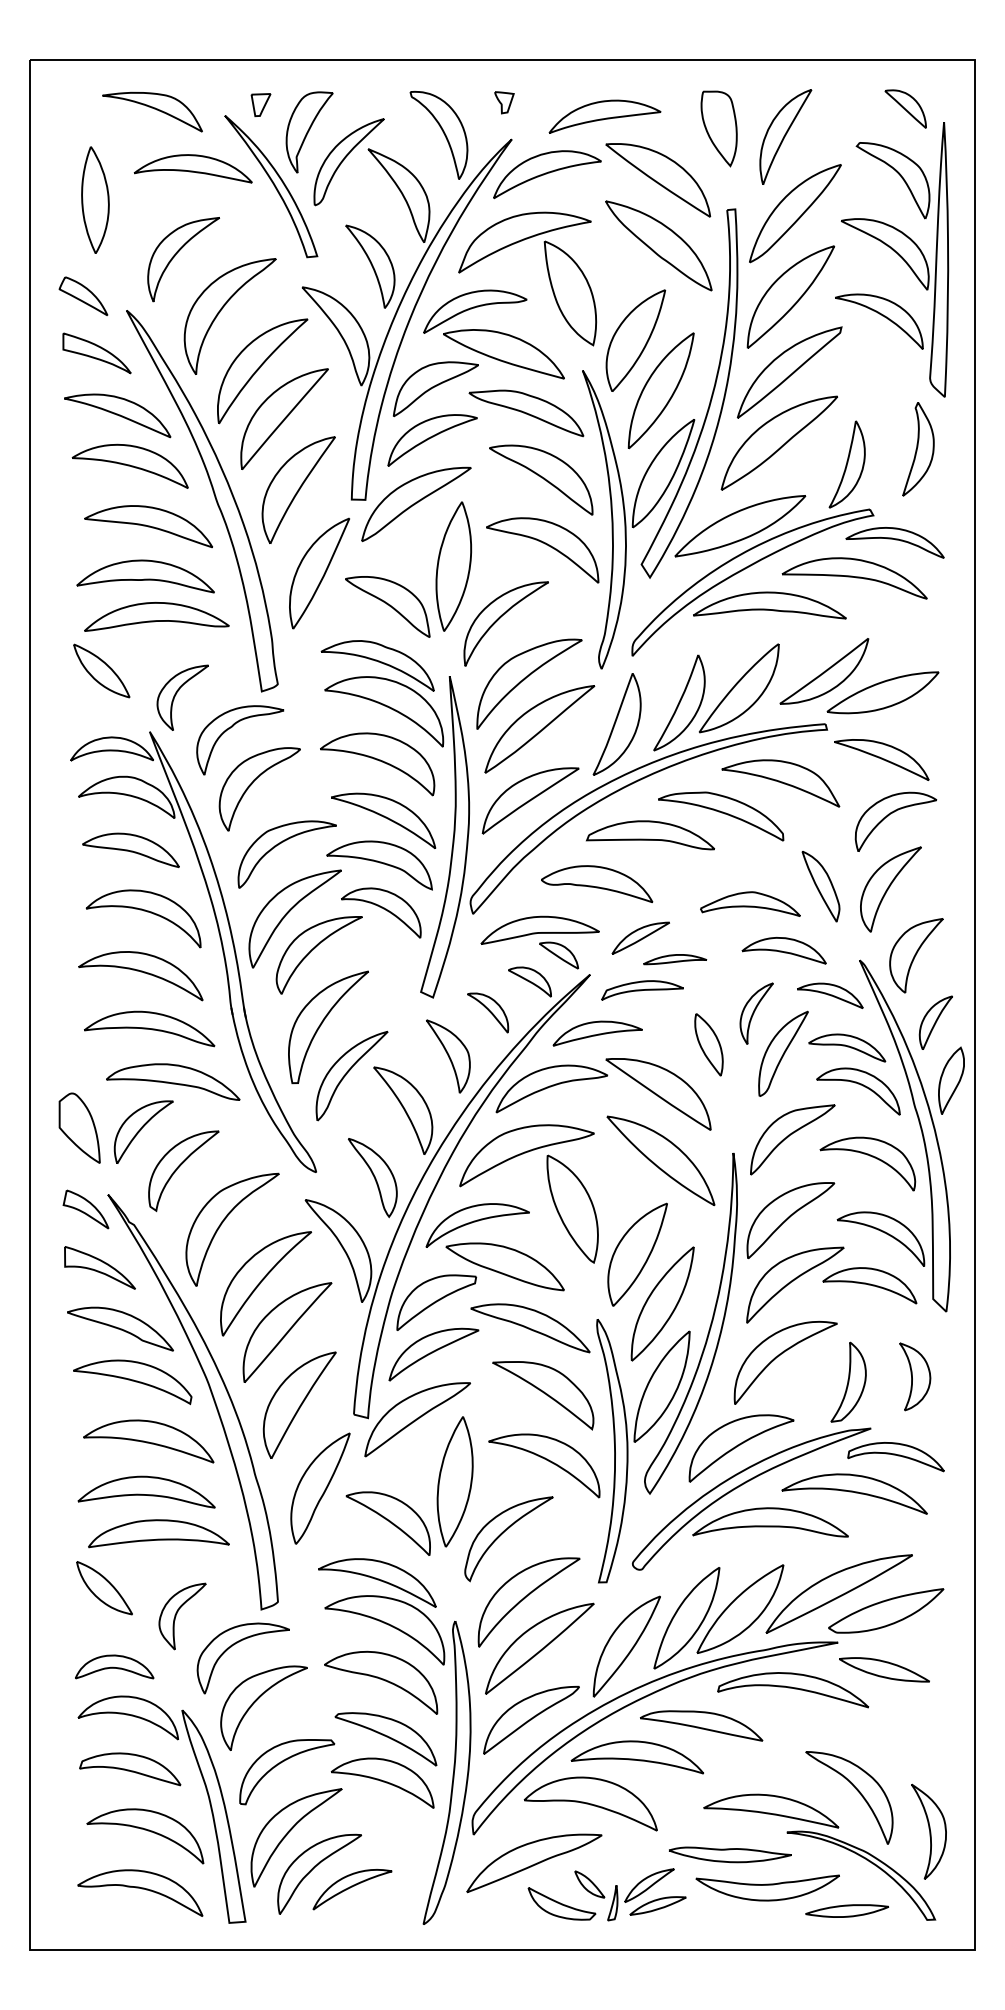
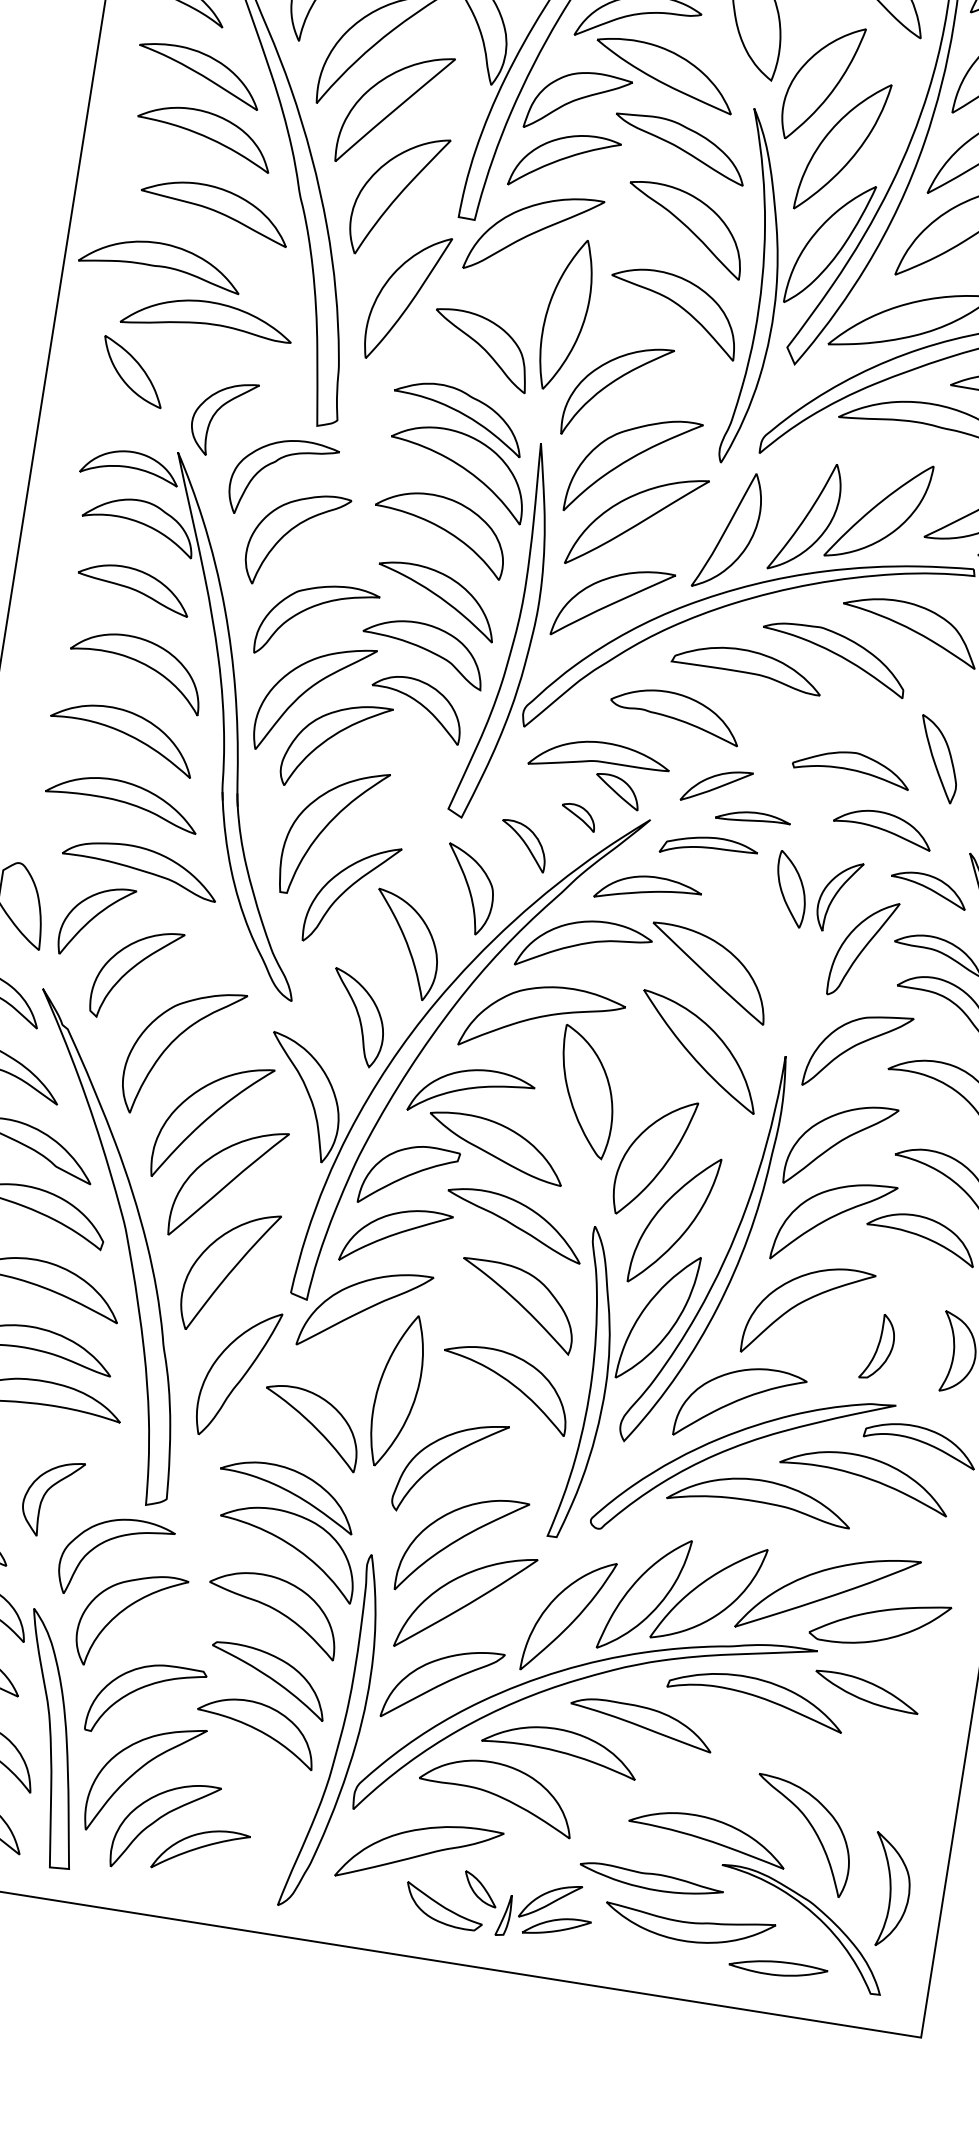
part: (145, 576) -> (160, 262), moved
part: (529, 981) -> (577, 816), size x0.7
part: (708, 1044) -> (790, 888), moved
part: (848, 1381) -> (878, 1346), size x0.7

